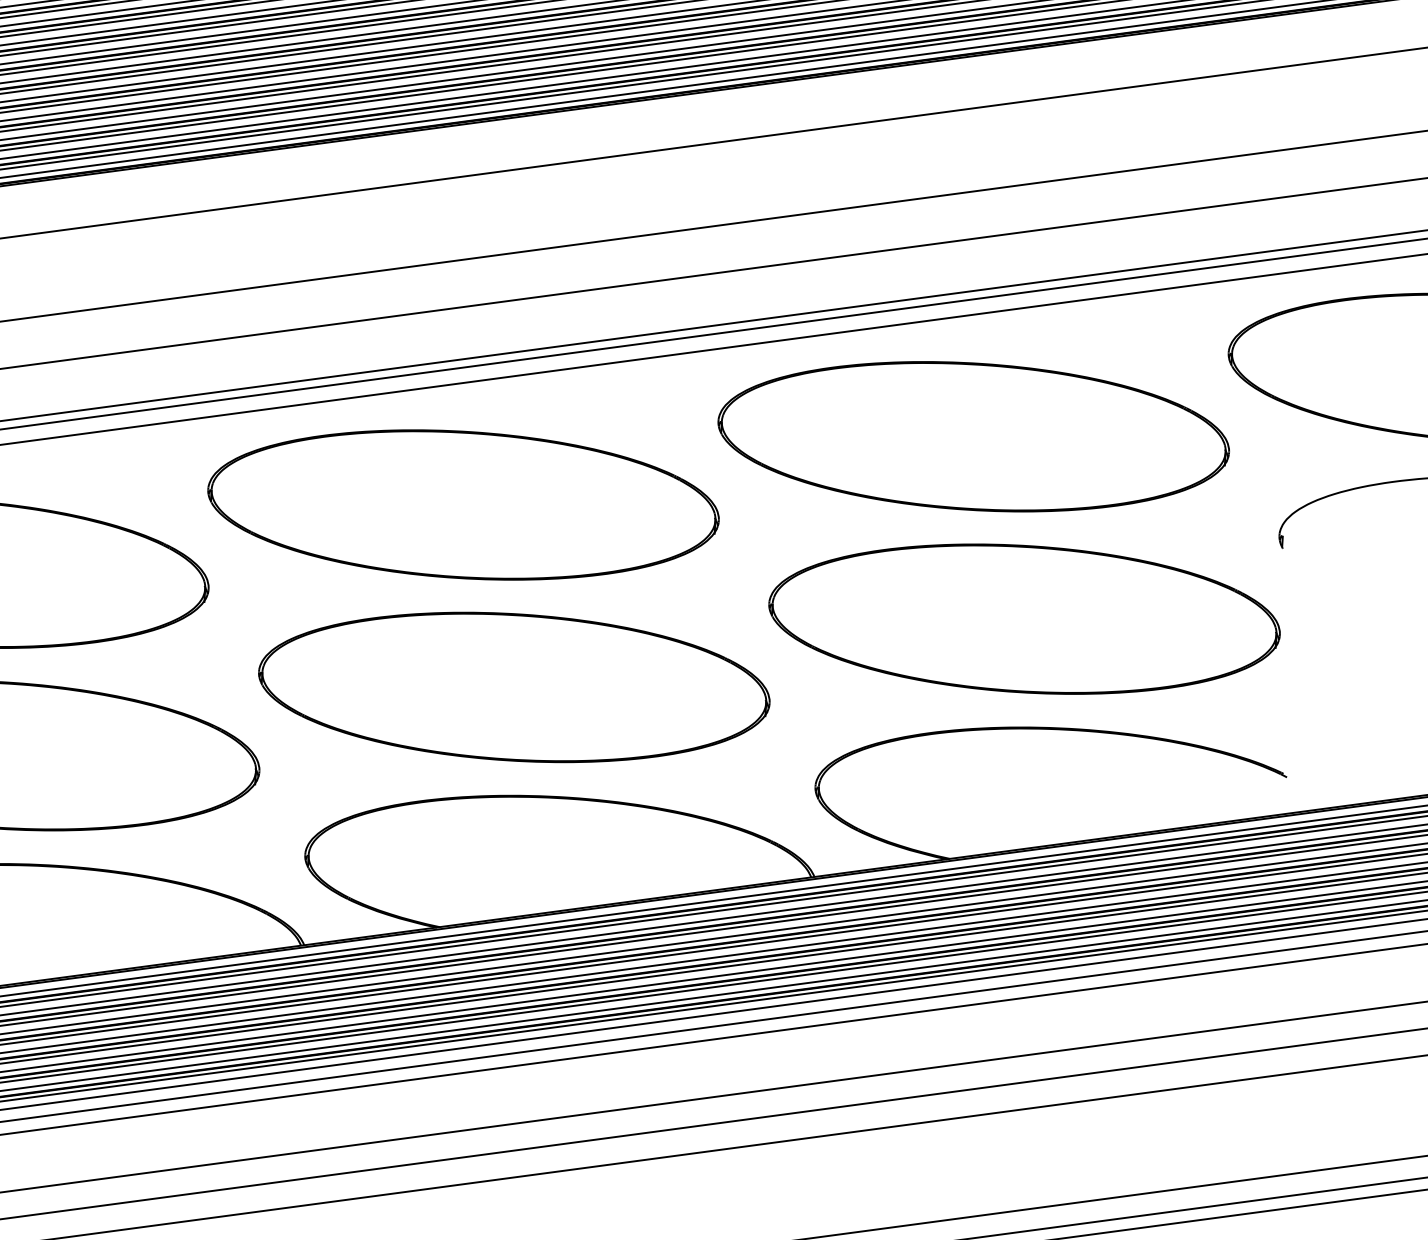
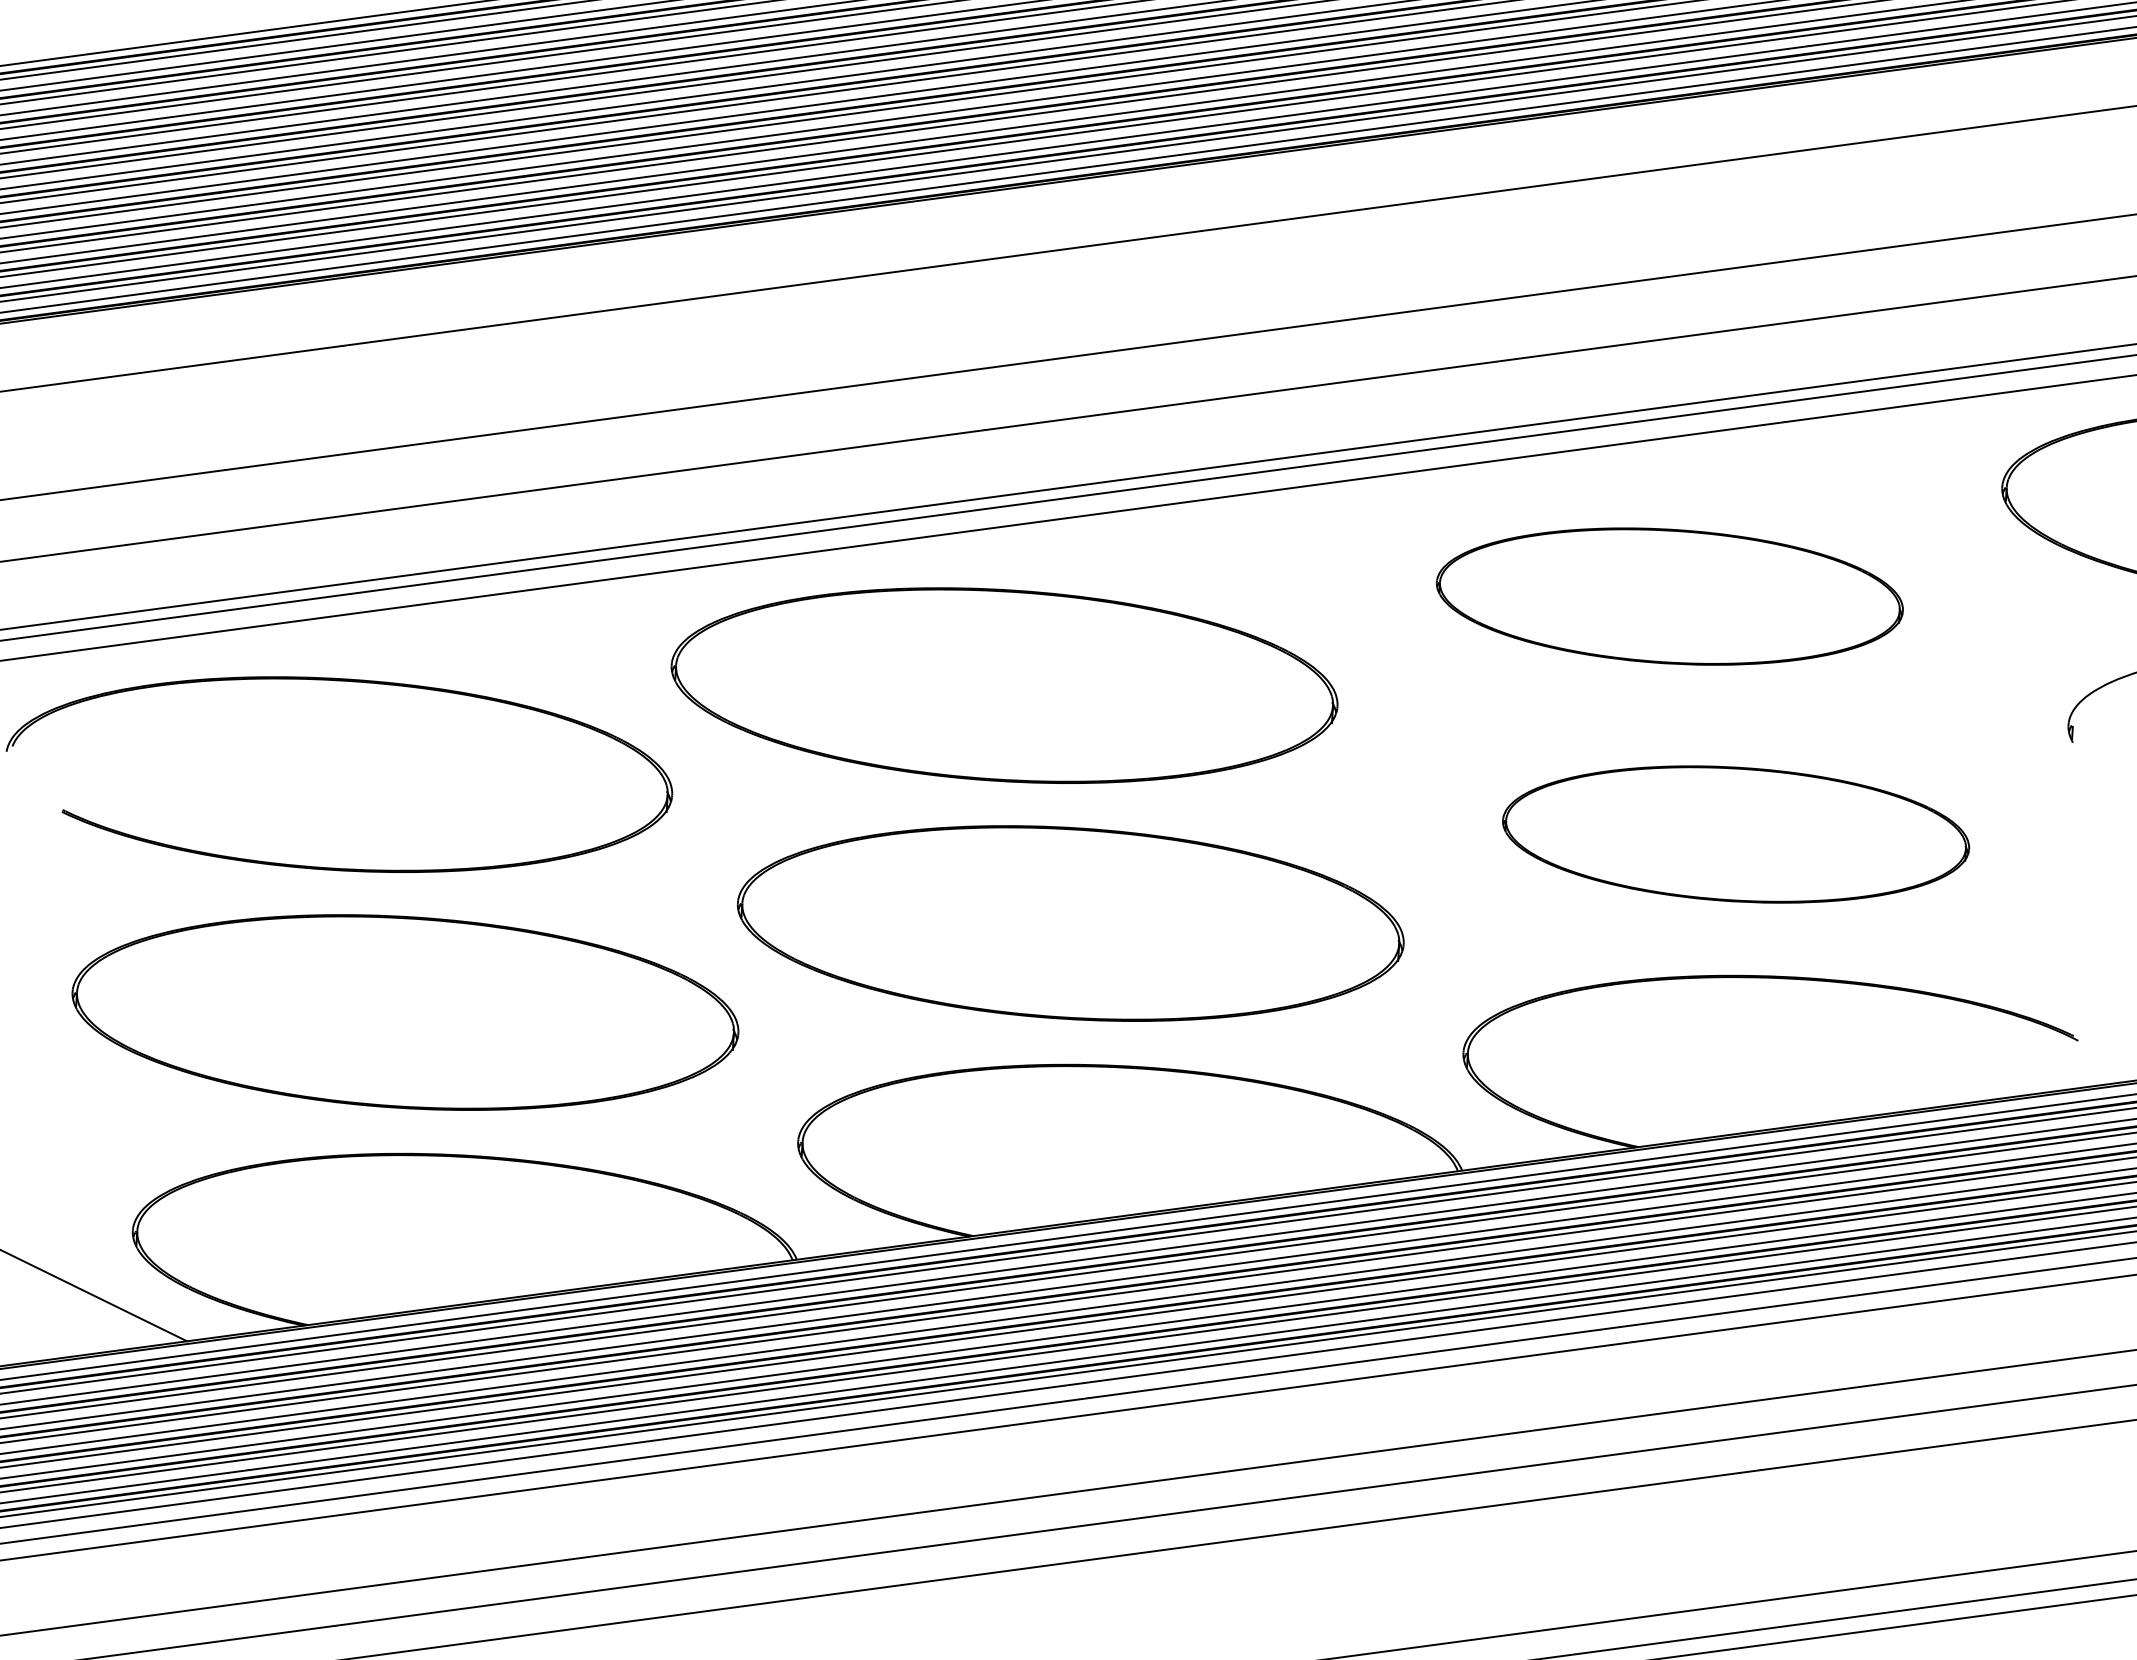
part: (973, 436) -> (1669, 596), size x0.7
part: (1024, 619) -> (1735, 834), size x0.7

